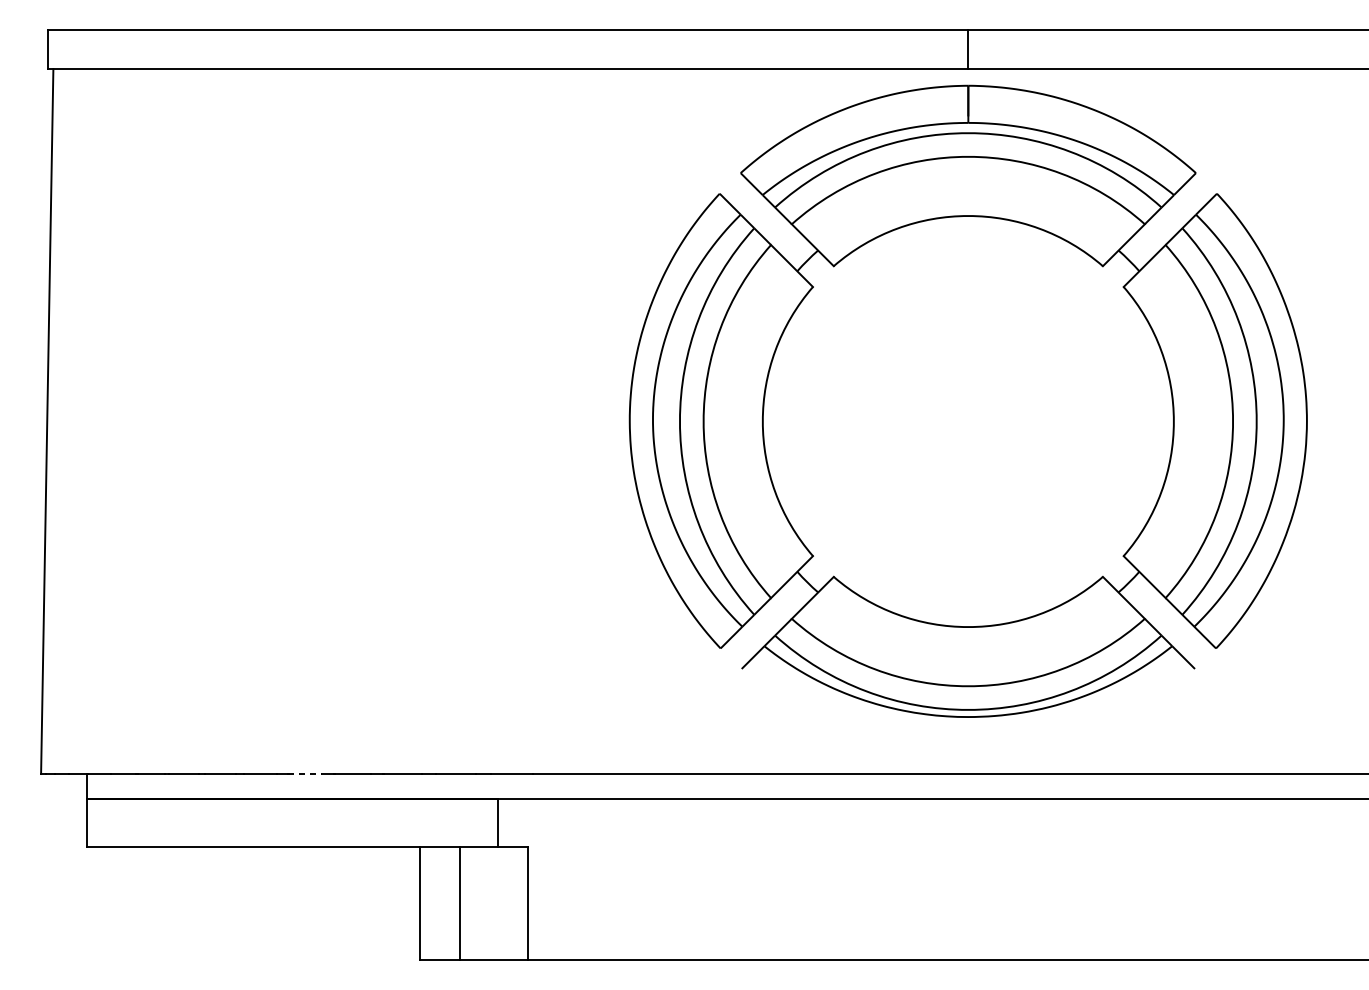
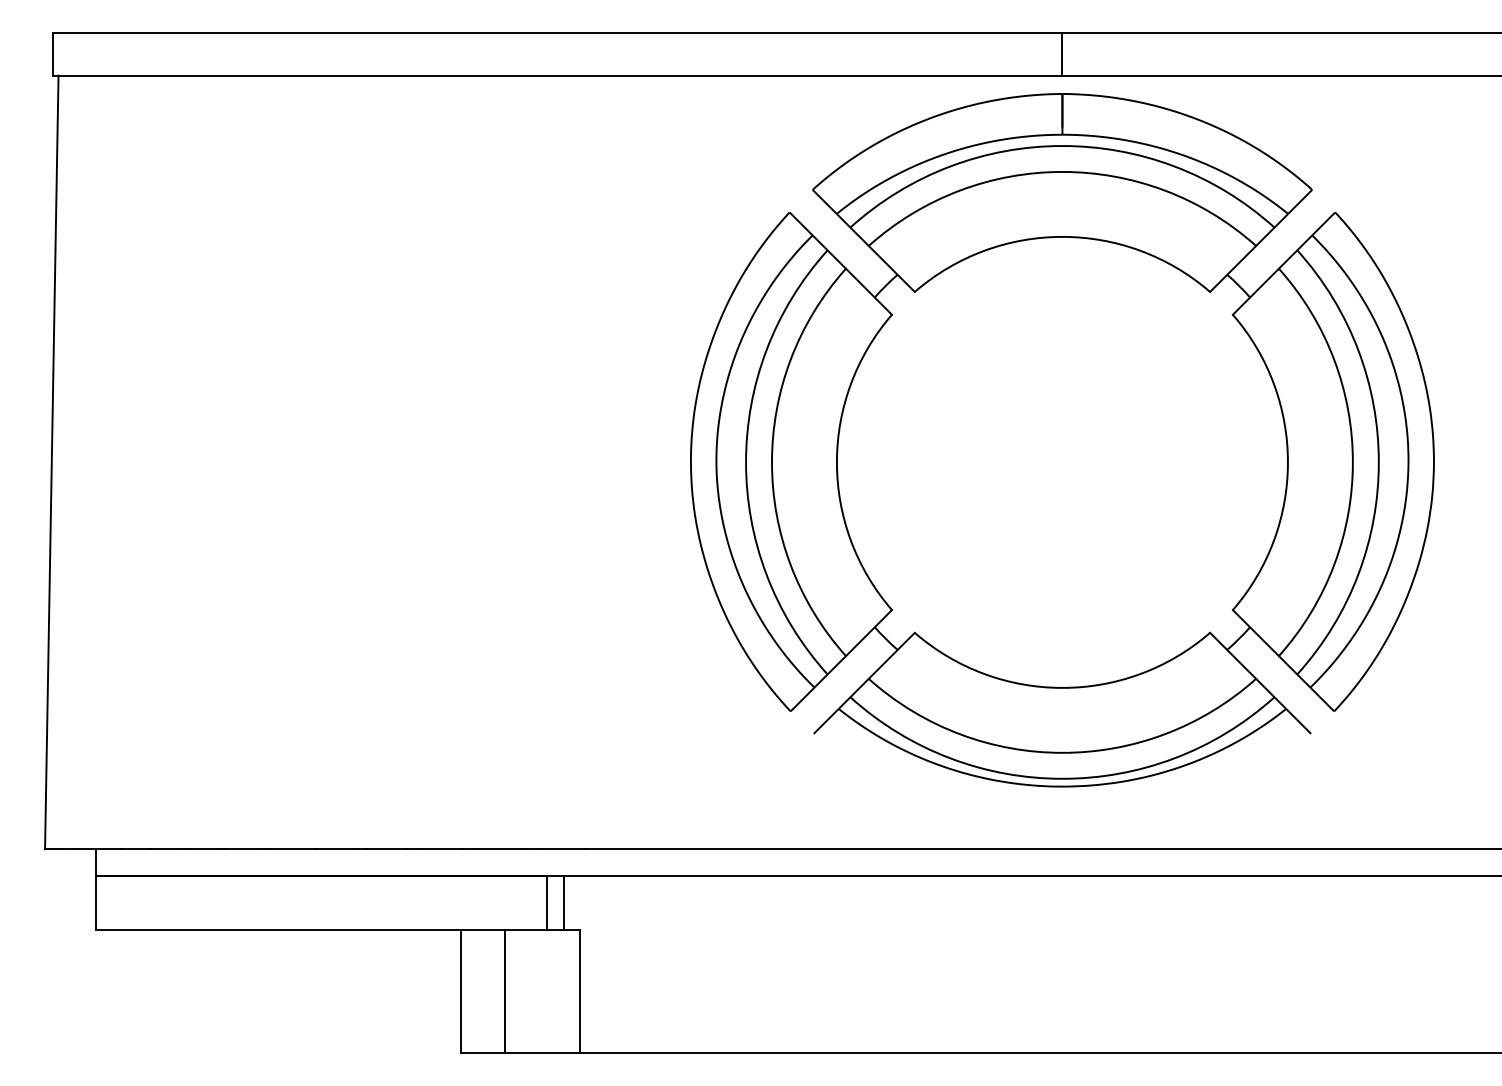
line: (304, 774) -> (334, 849), dashed -> solid
line: (513, 822) -> (563, 902), added

